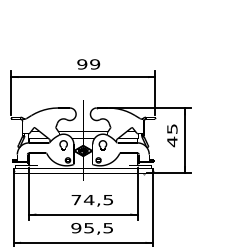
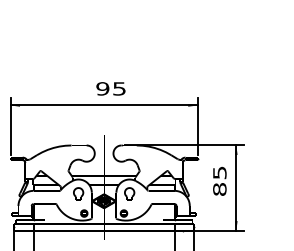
text: (95, 64) -> (119, 88), 99 -> 95
text: (172, 141) -> (220, 188), 45 -> 85

